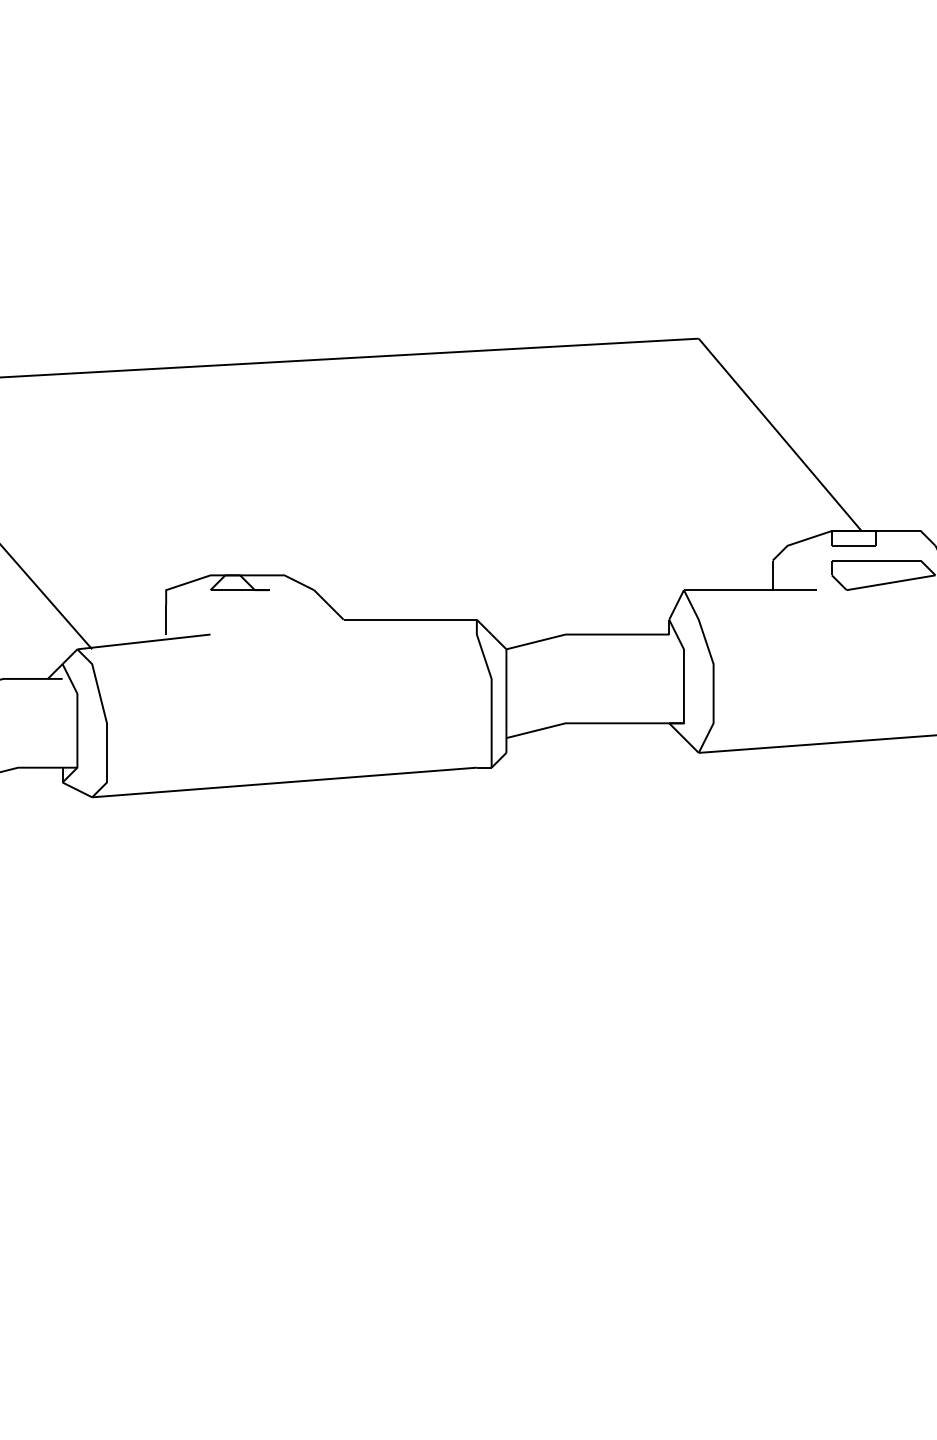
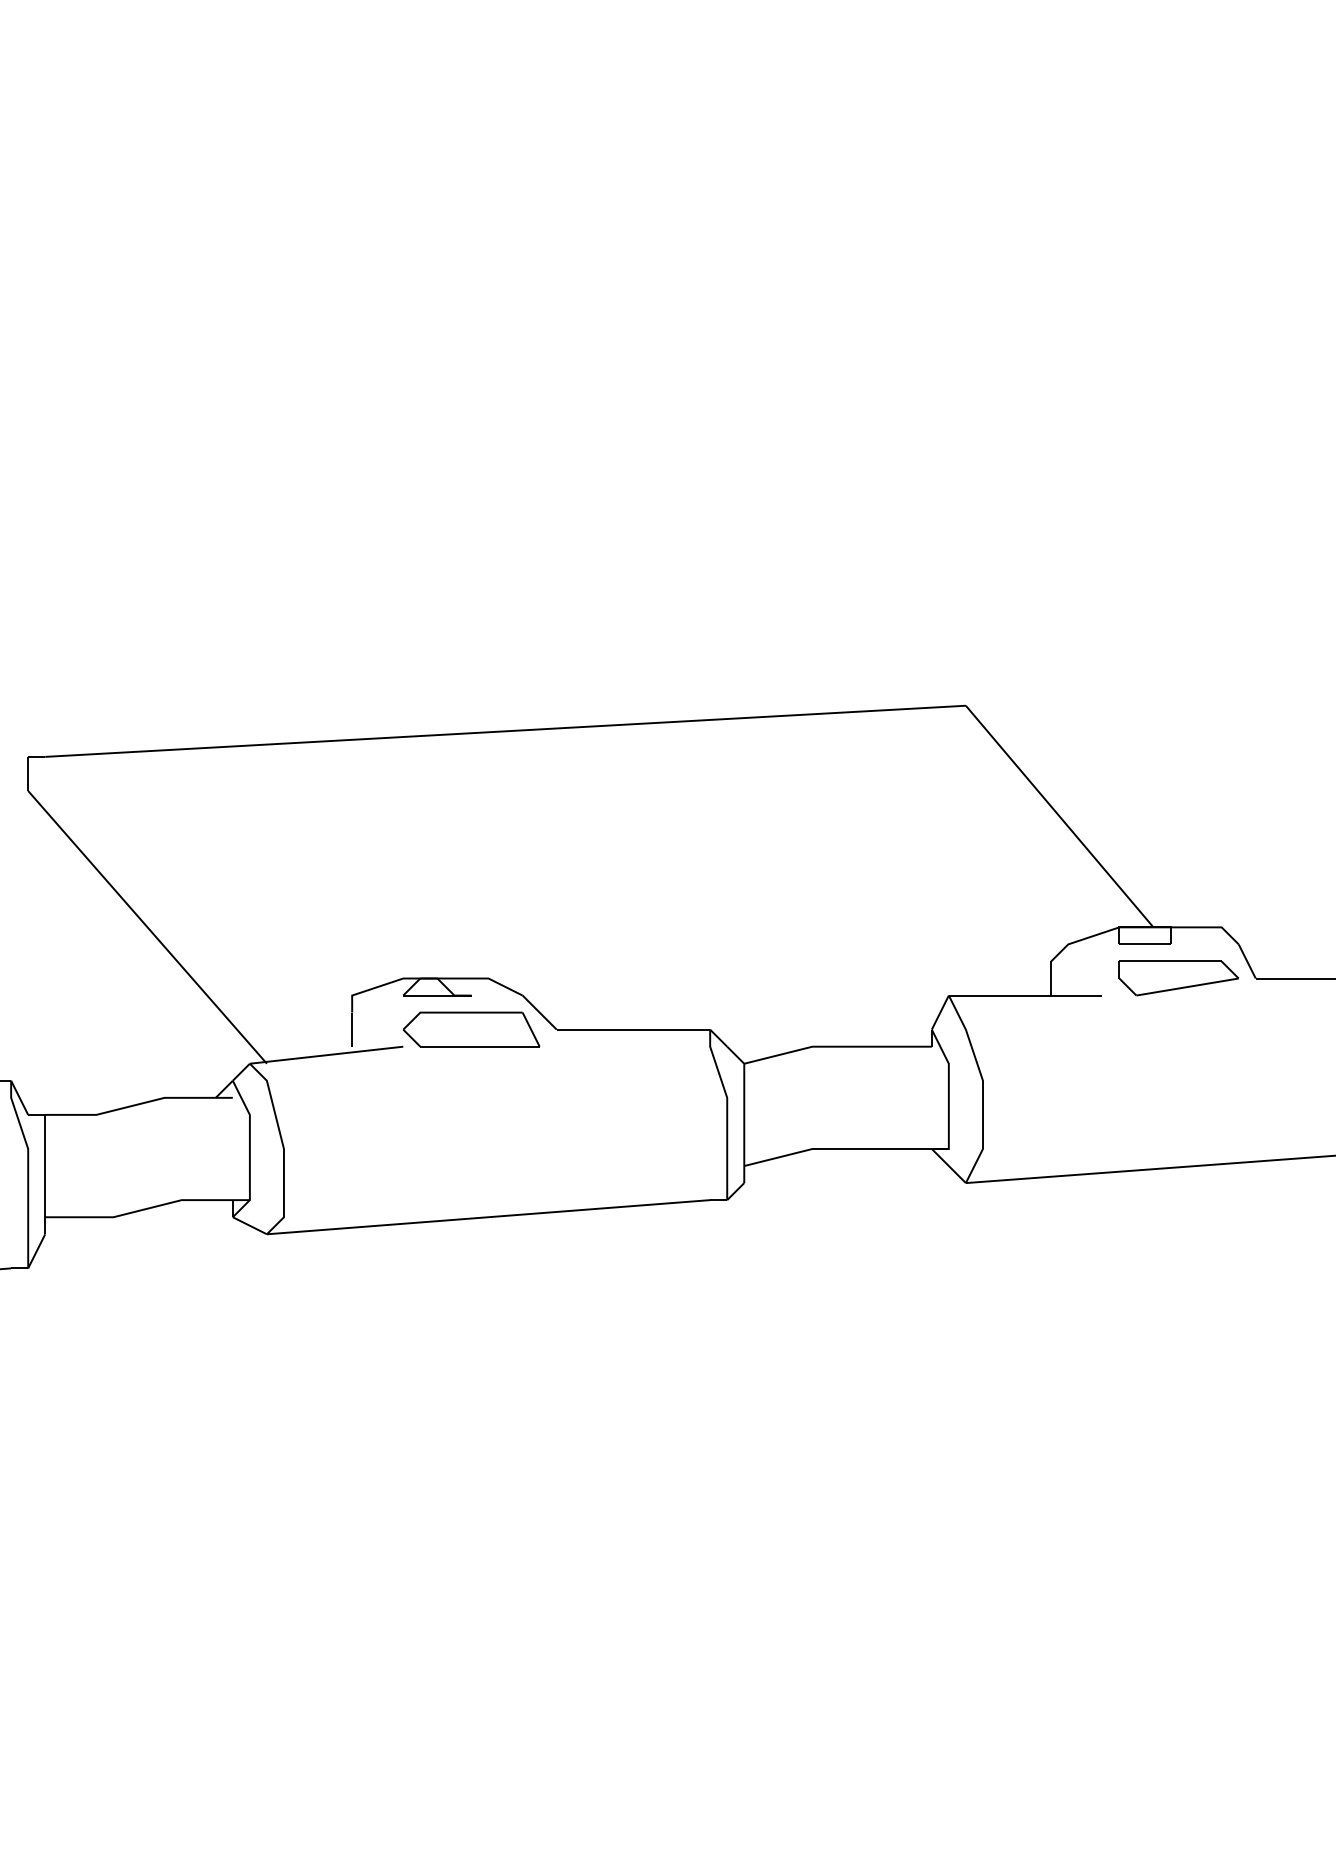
part: (269, 619) -> (471, 1029), added

